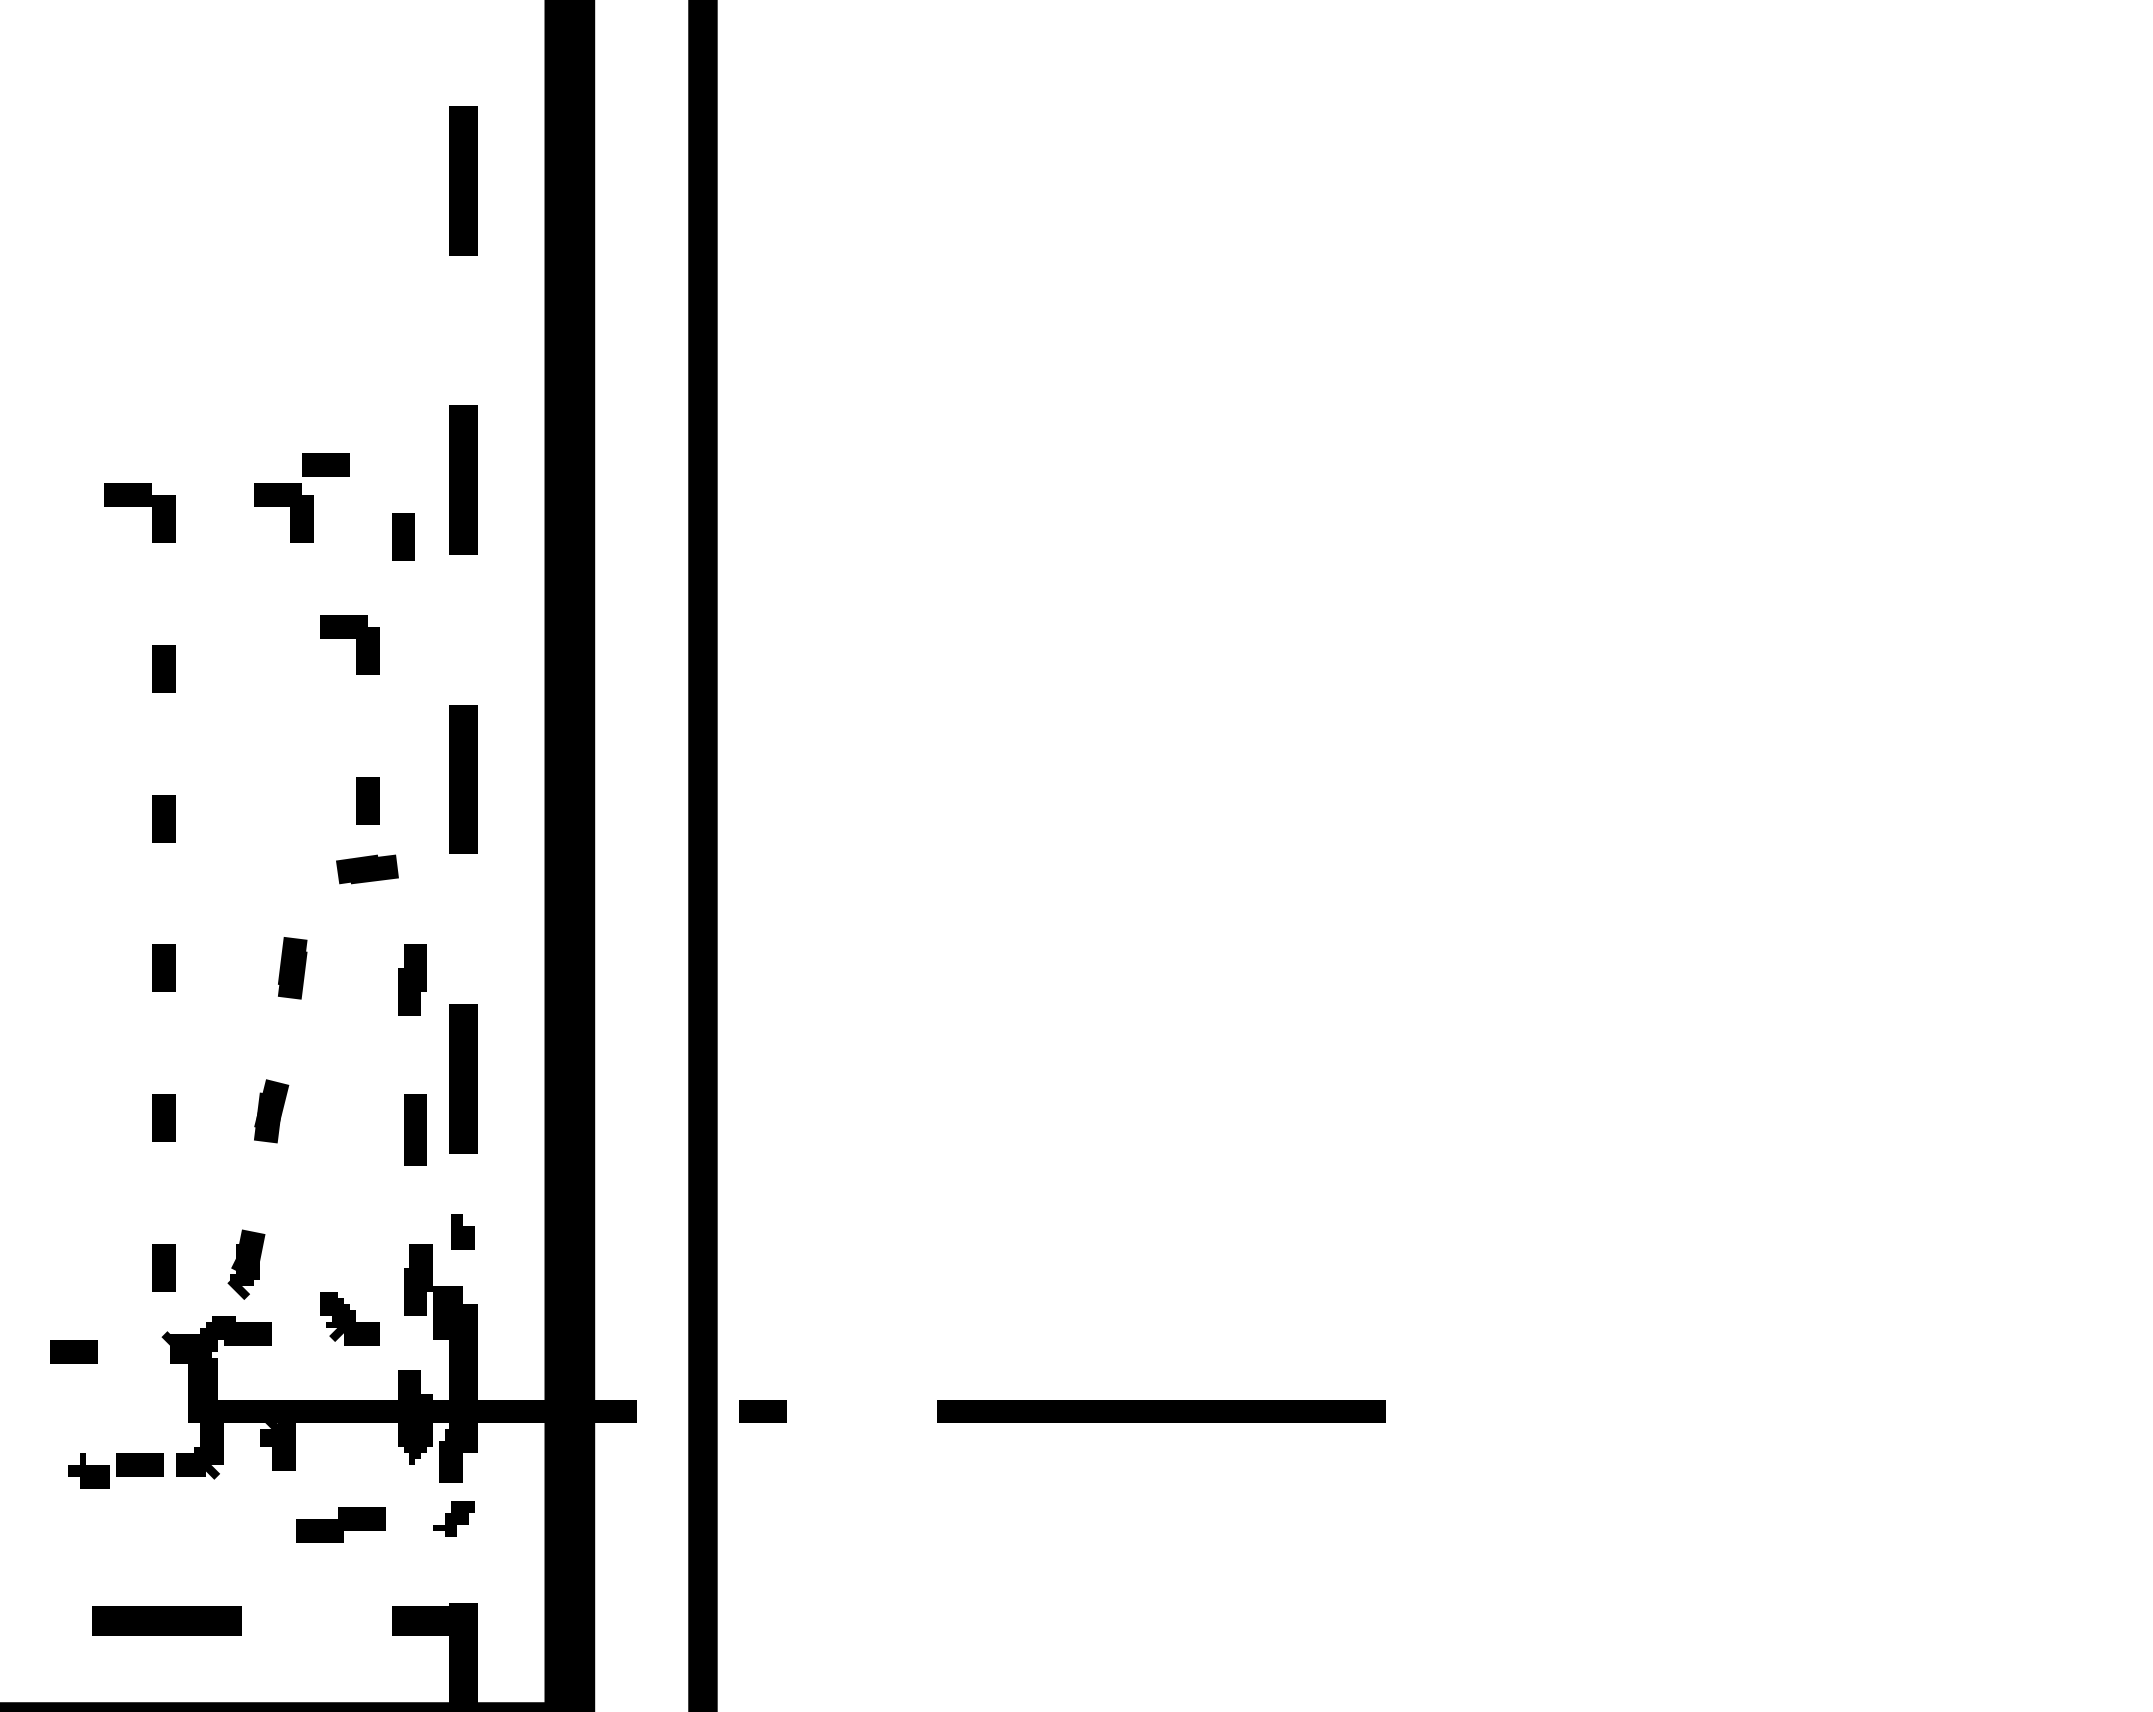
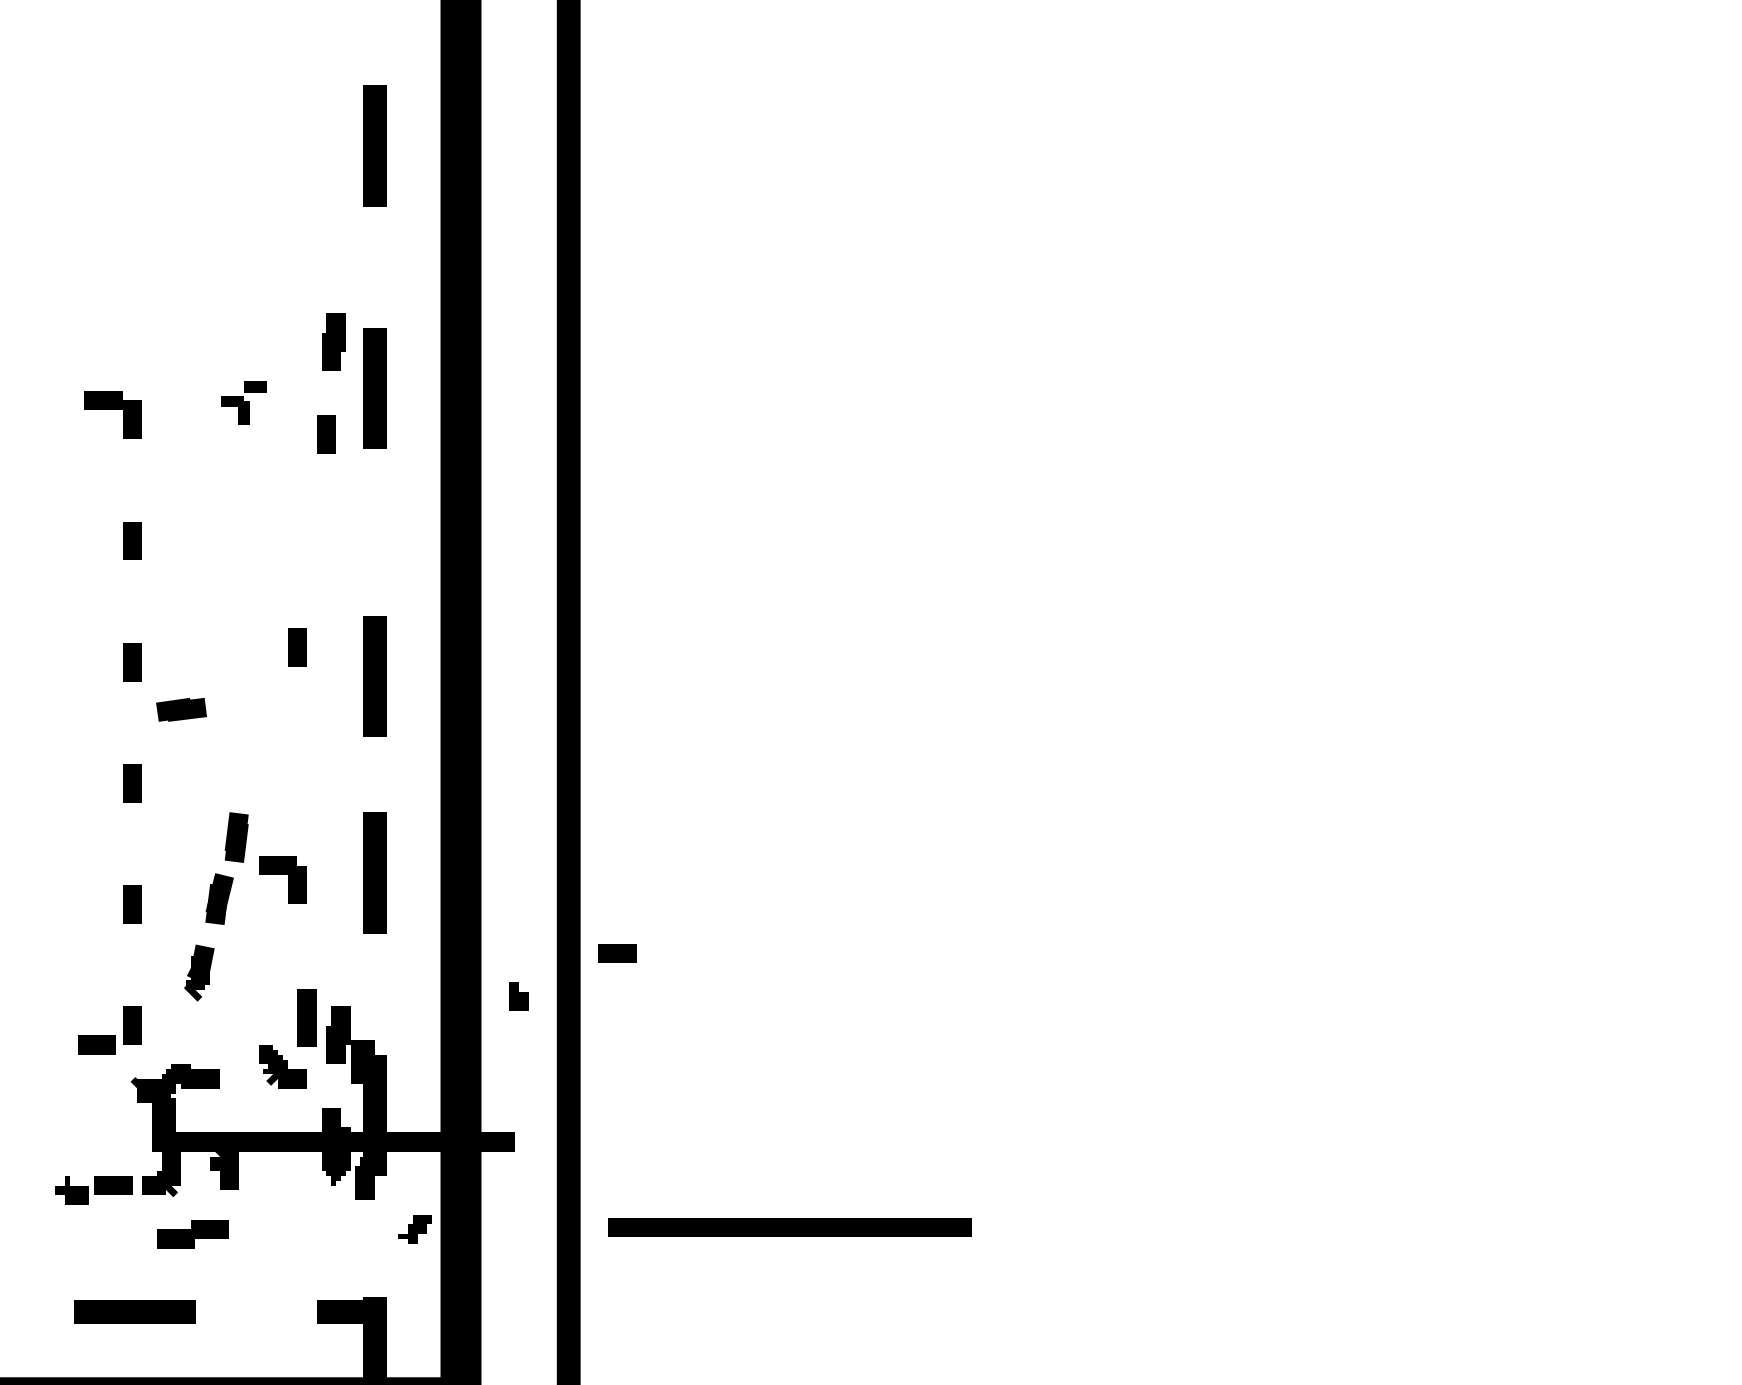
part: (301, 497) -> (243, 402), size x0.6
part: (349, 644) -> (282, 879), moved
line: (463, 779) -> (374, 676), moved
part: (367, 869) -> (181, 709), moved
part: (292, 968) -> (236, 837), moved
part: (412, 979) -> (333, 341), moved
part: (415, 1129) -> (306, 1017), moved
part: (462, 1231) -> (518, 996), moved
part: (246, 1264) -> (199, 972), moved
line: (73, 1351) -> (96, 1044), moved
line: (762, 1411) -> (616, 953), moved
line: (1161, 1411) -> (790, 1227), moved
part: (453, 1518) -> (414, 1228), moved
part: (340, 1524) -> (192, 1233), moved

